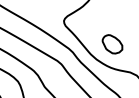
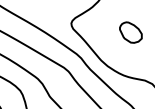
part: (112, 44) -> (130, 32), moved

